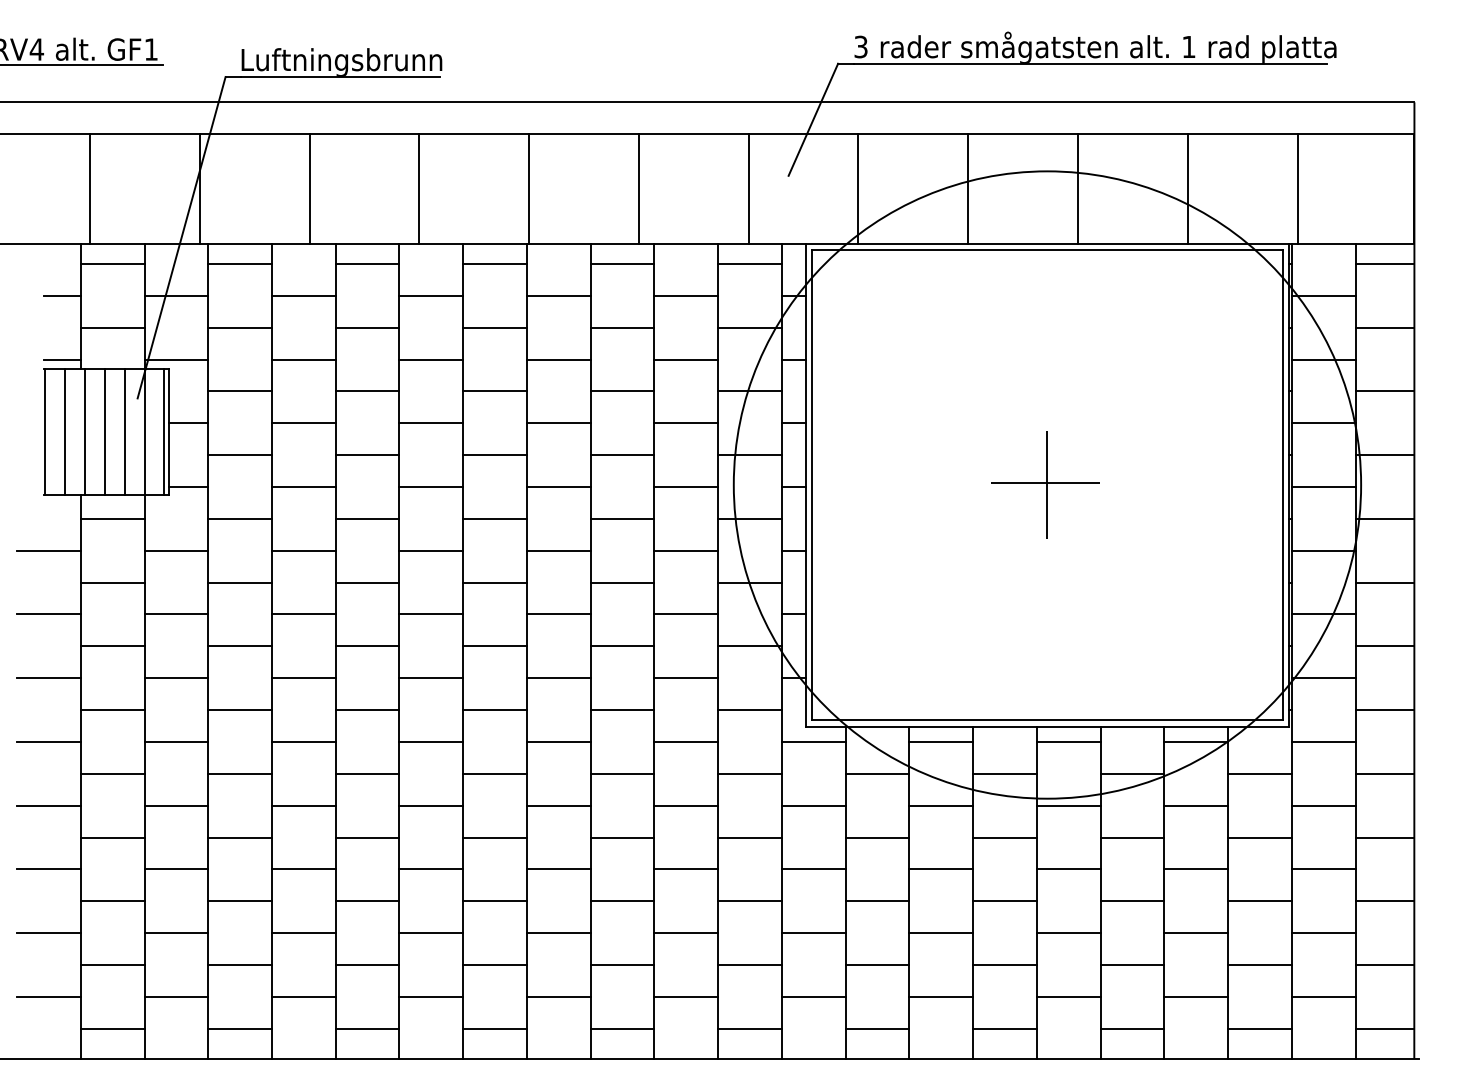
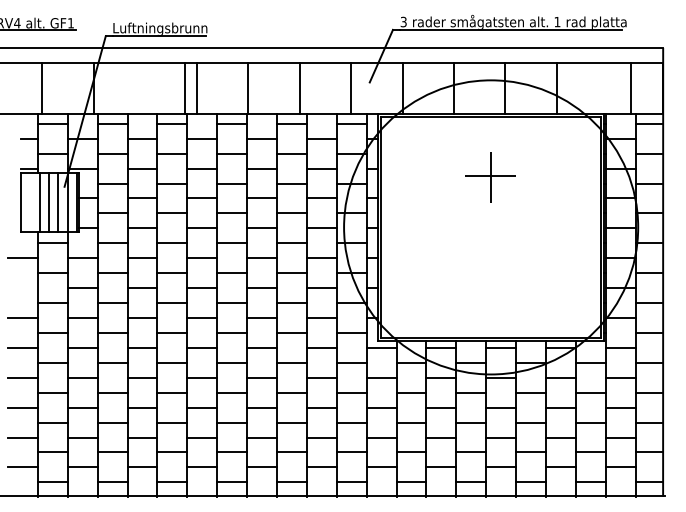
line: (310, 188) -> (185, 88), moved
line: (1297, 188) -> (631, 88), moved
line: (64, 431) -> (30, 202), removed
part: (1046, 485) -> (490, 177), moved
line: (47, 615) -> (22, 288), removed

